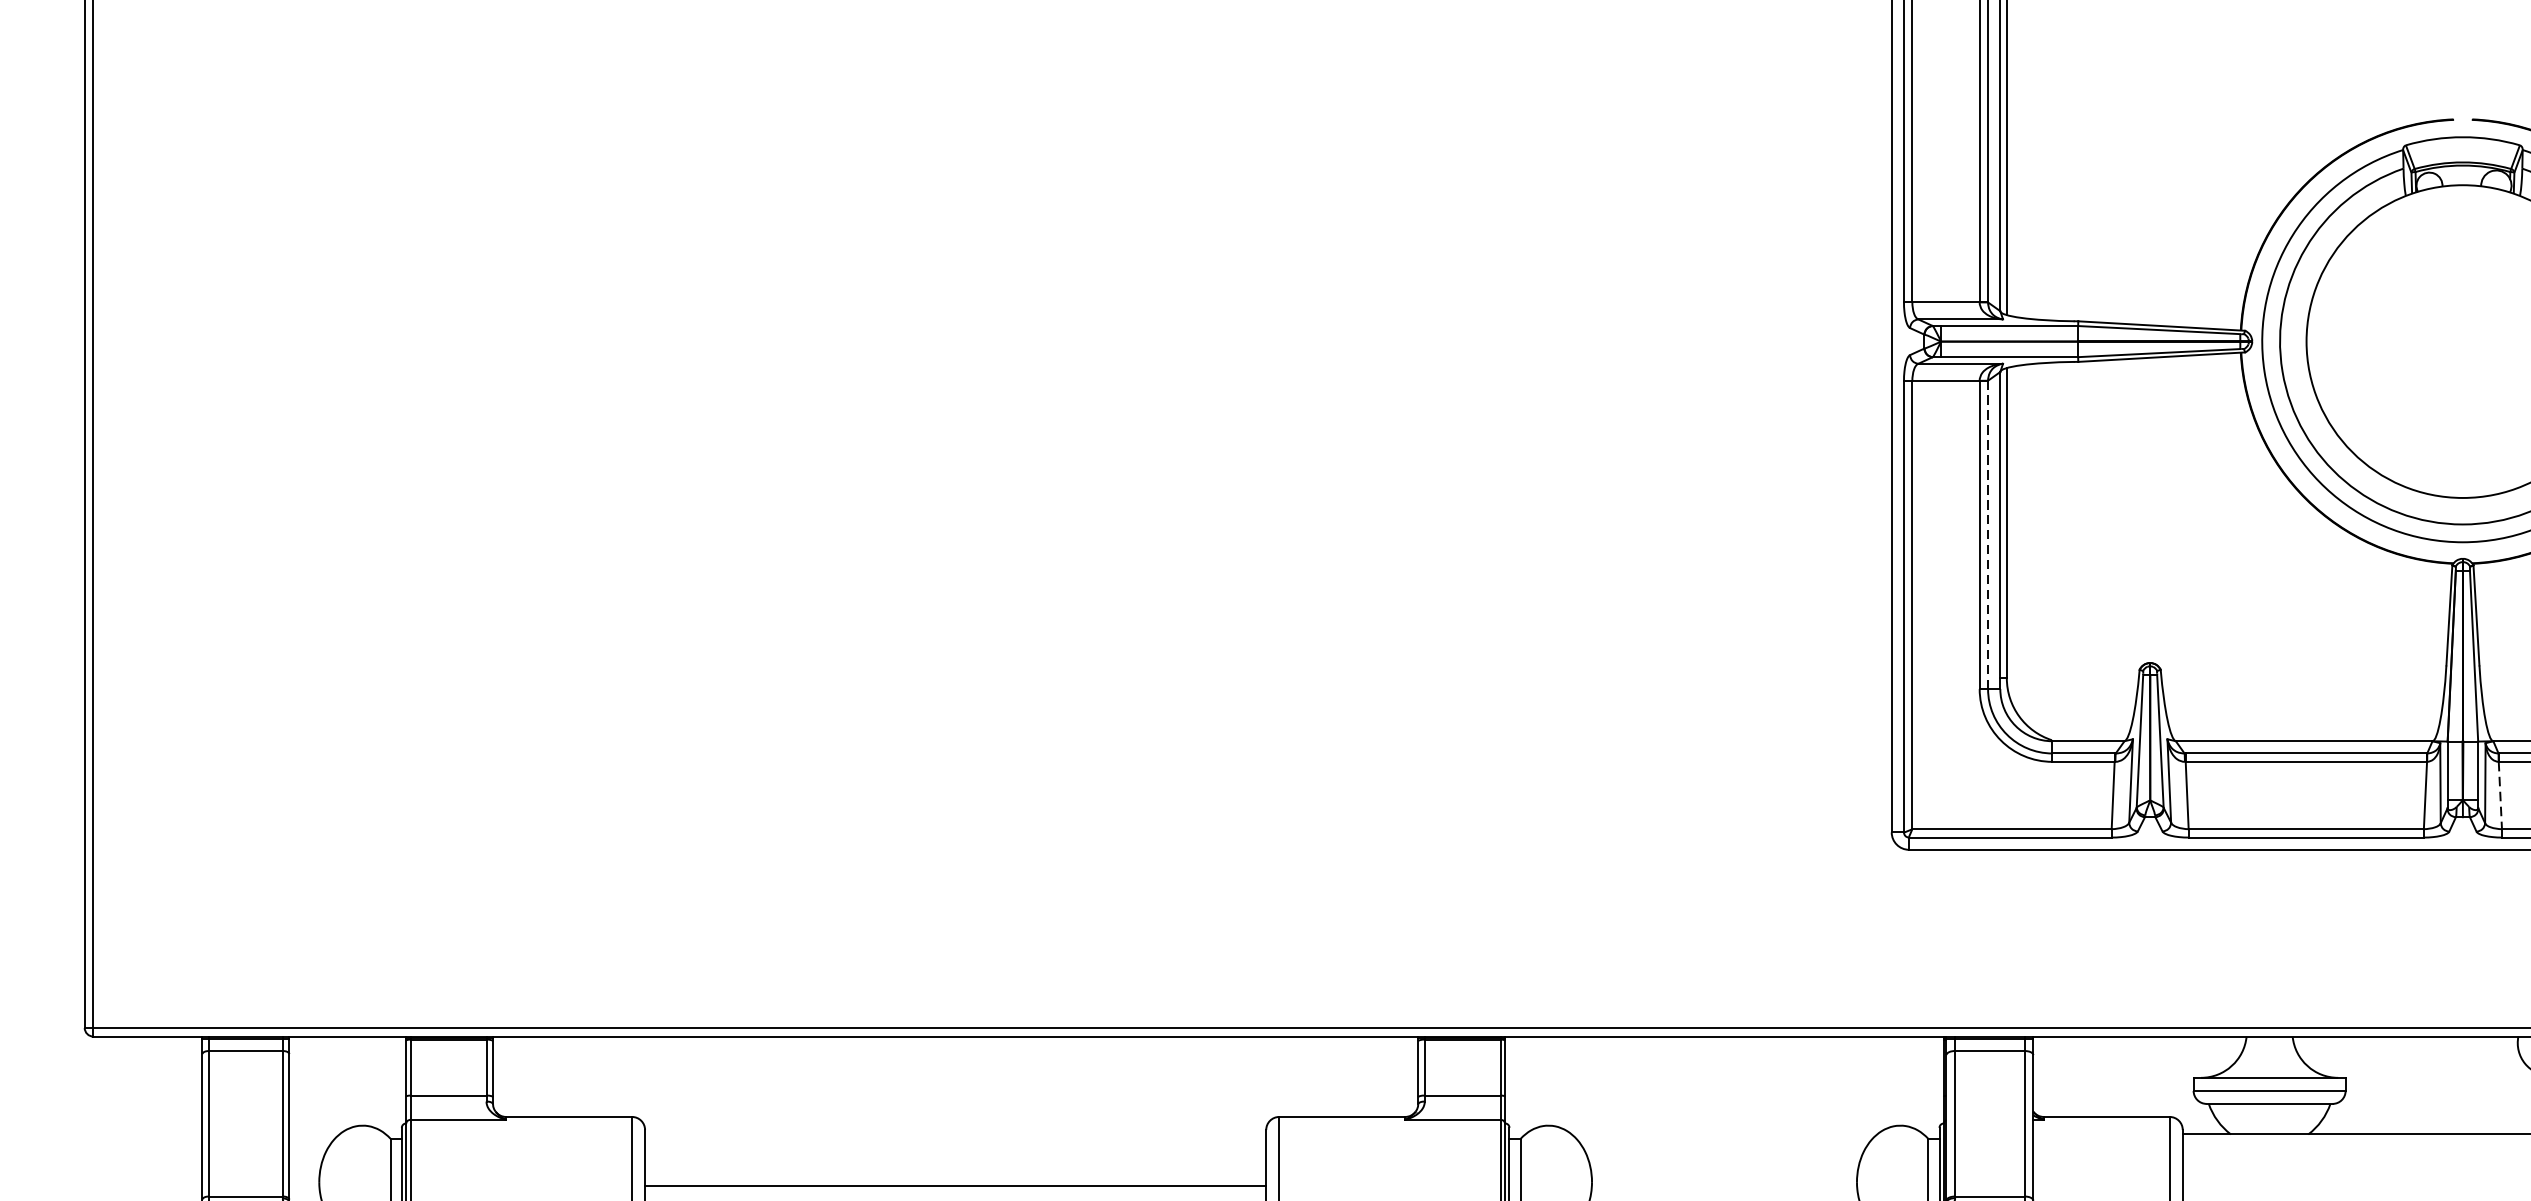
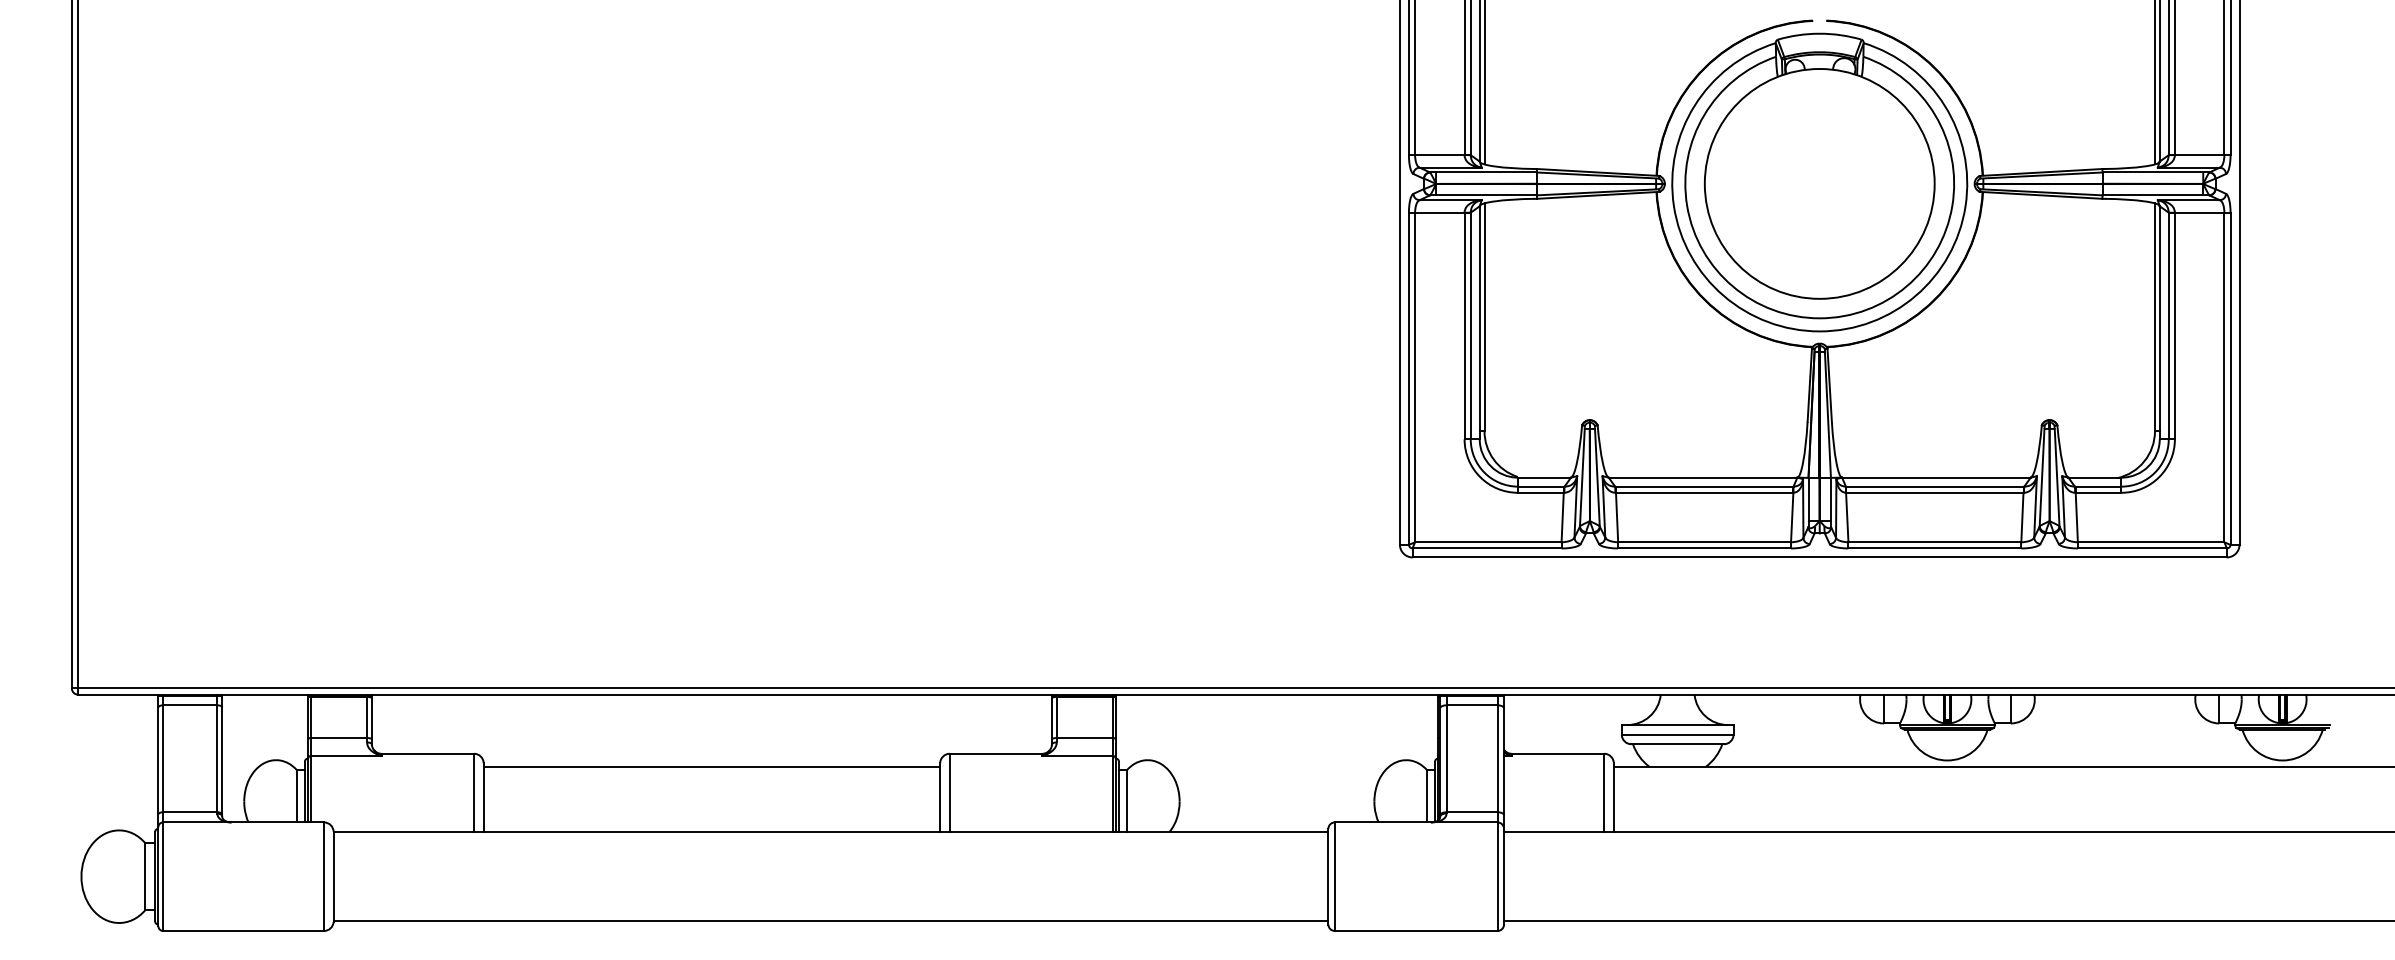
line: (1987, 534) -> (1470, 325), dashed -> solid
line: (2500, 795) -> (1847, 517), dashed -> solid
line: (955, 1185) -> (711, 766), moved

